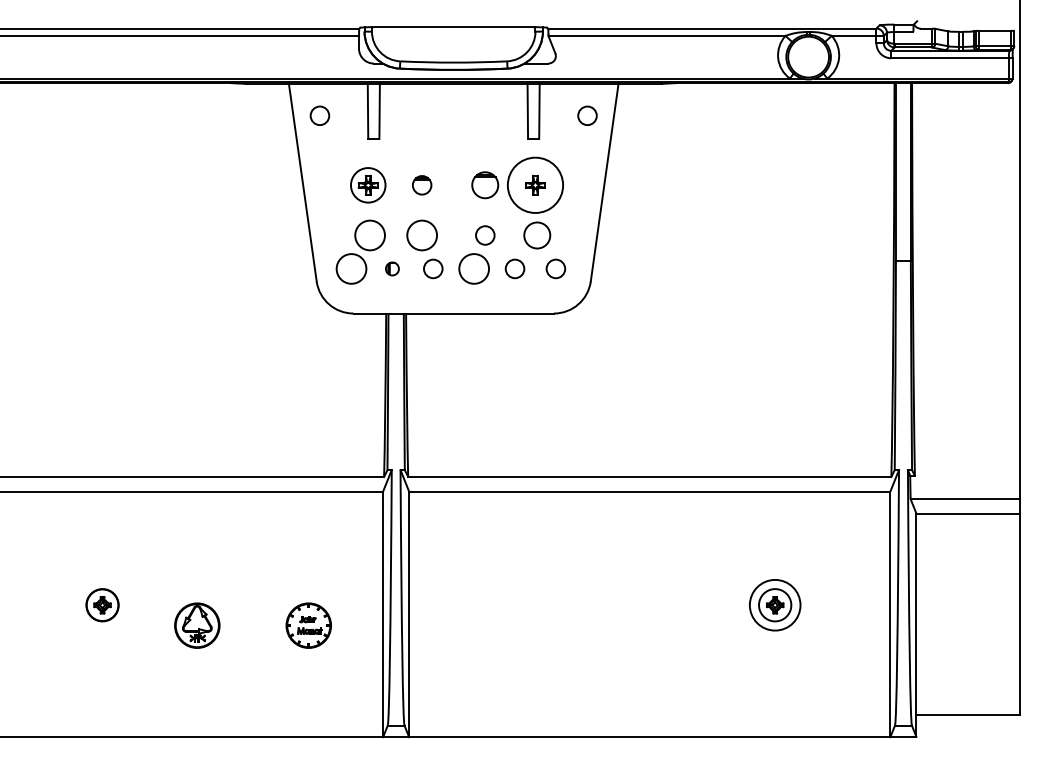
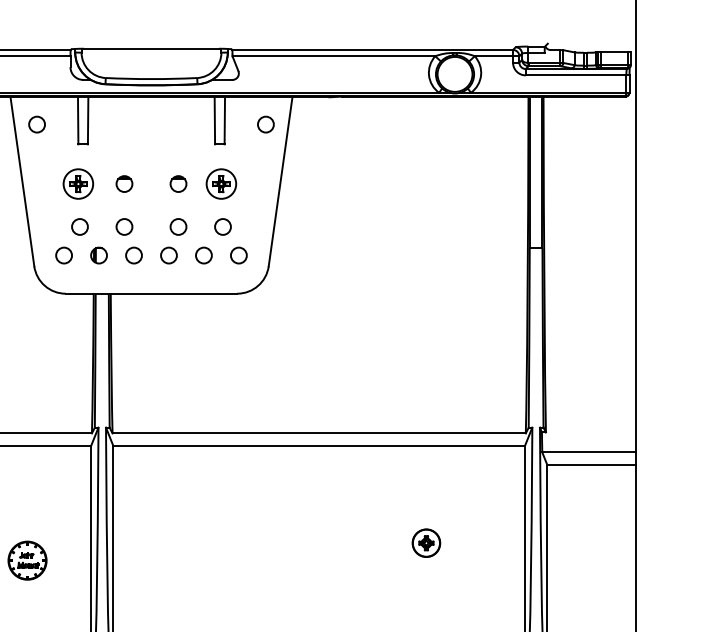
part: (485, 185) -> (178, 184), size x0.71
circle: (535, 185) -> (221, 184), size x0.62
circle: (369, 235) -> (79, 226), size x0.62
circle: (421, 235) -> (123, 226), size x0.62
circle: (537, 235) -> (223, 226), size x0.71
circle: (351, 268) -> (64, 255), size x0.62
part: (392, 268) -> (99, 255), size x1.43
circle: (473, 268) -> (168, 255), size x0.62
circle: (775, 605) -> (426, 543), size x0.62

